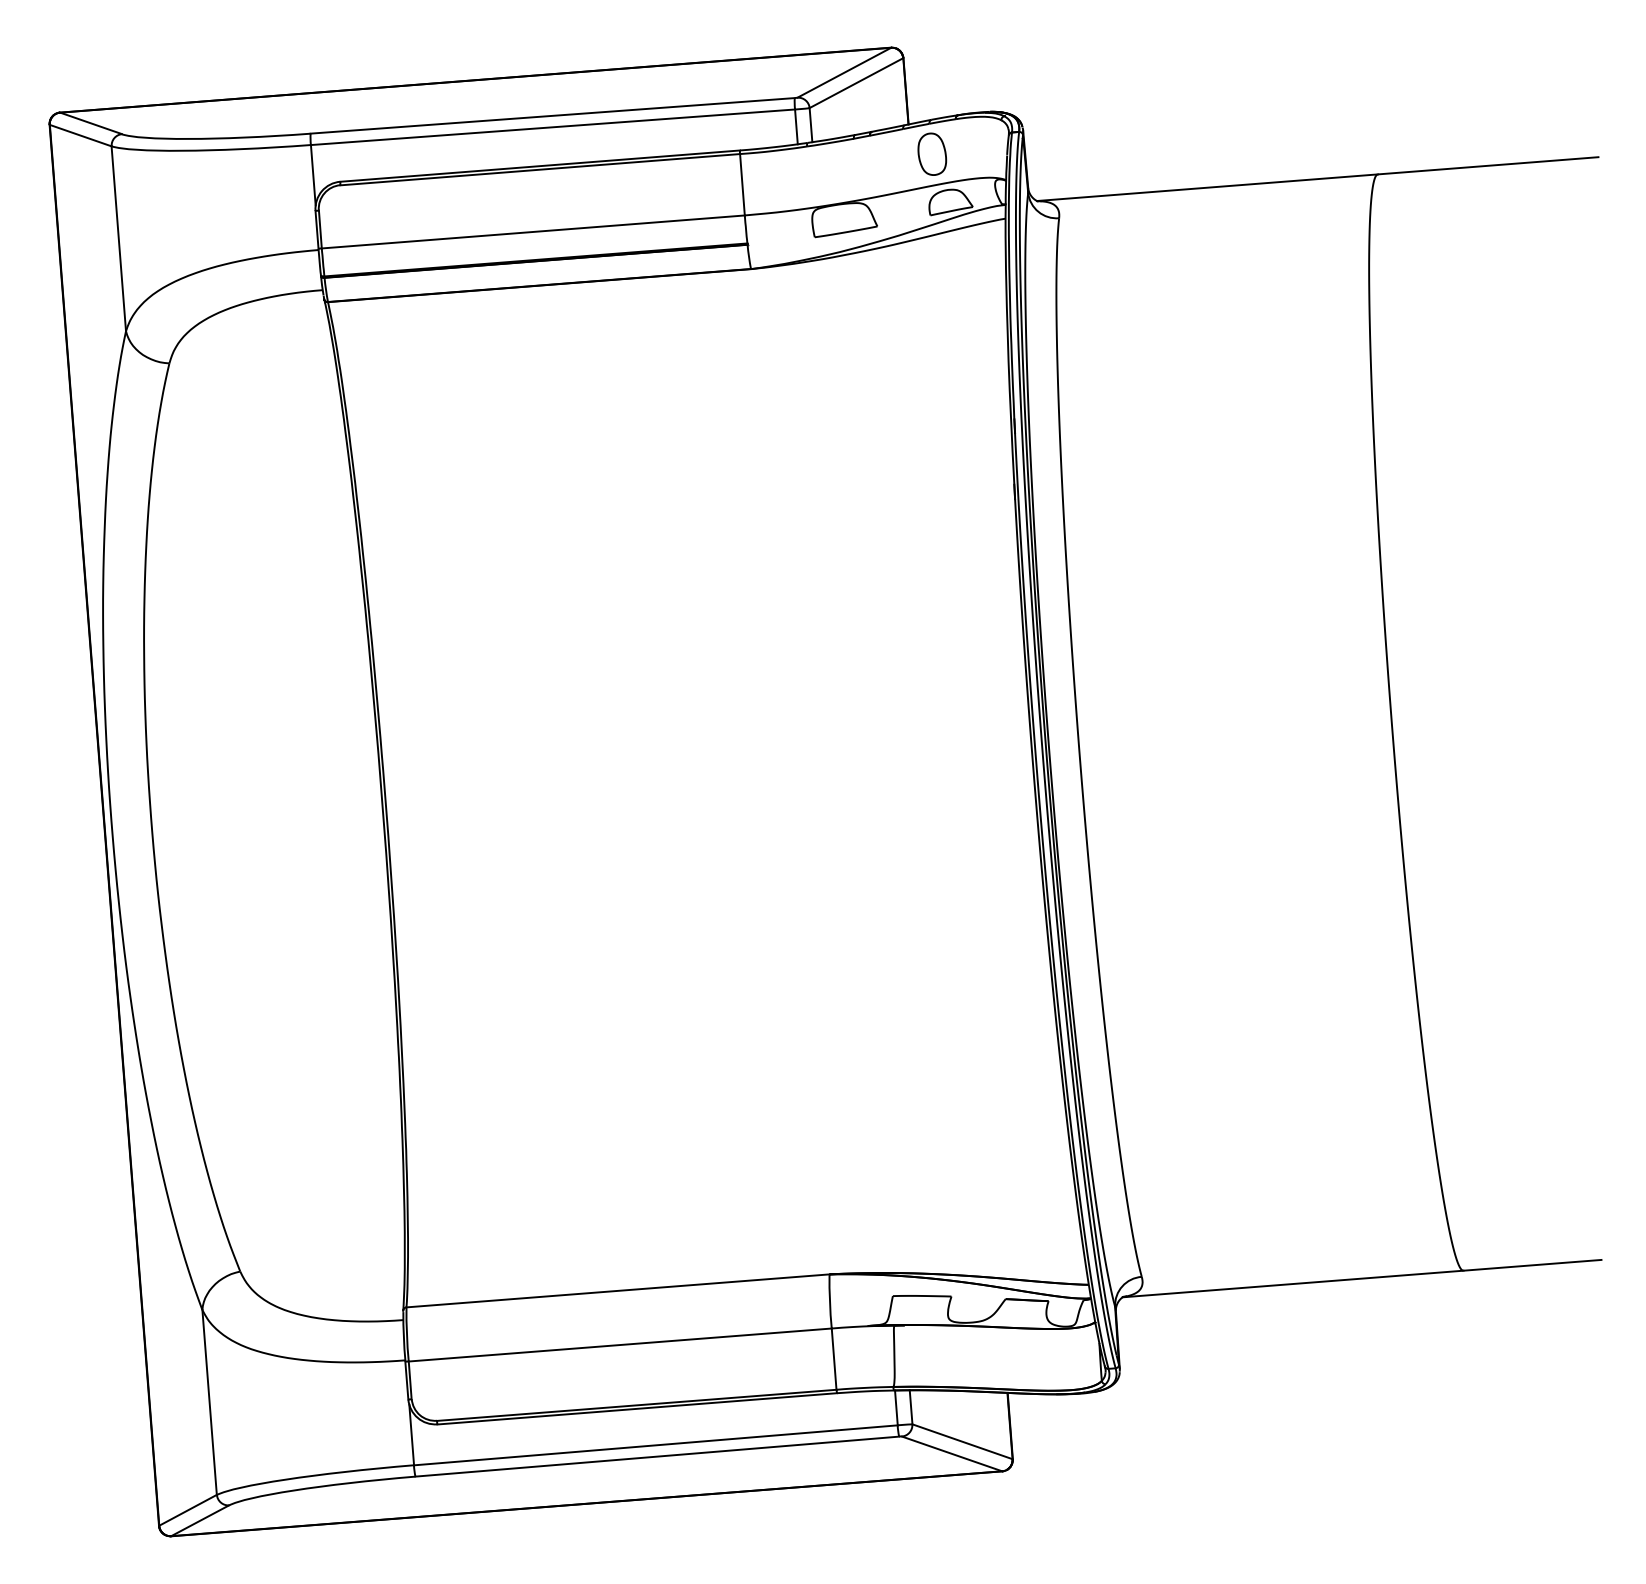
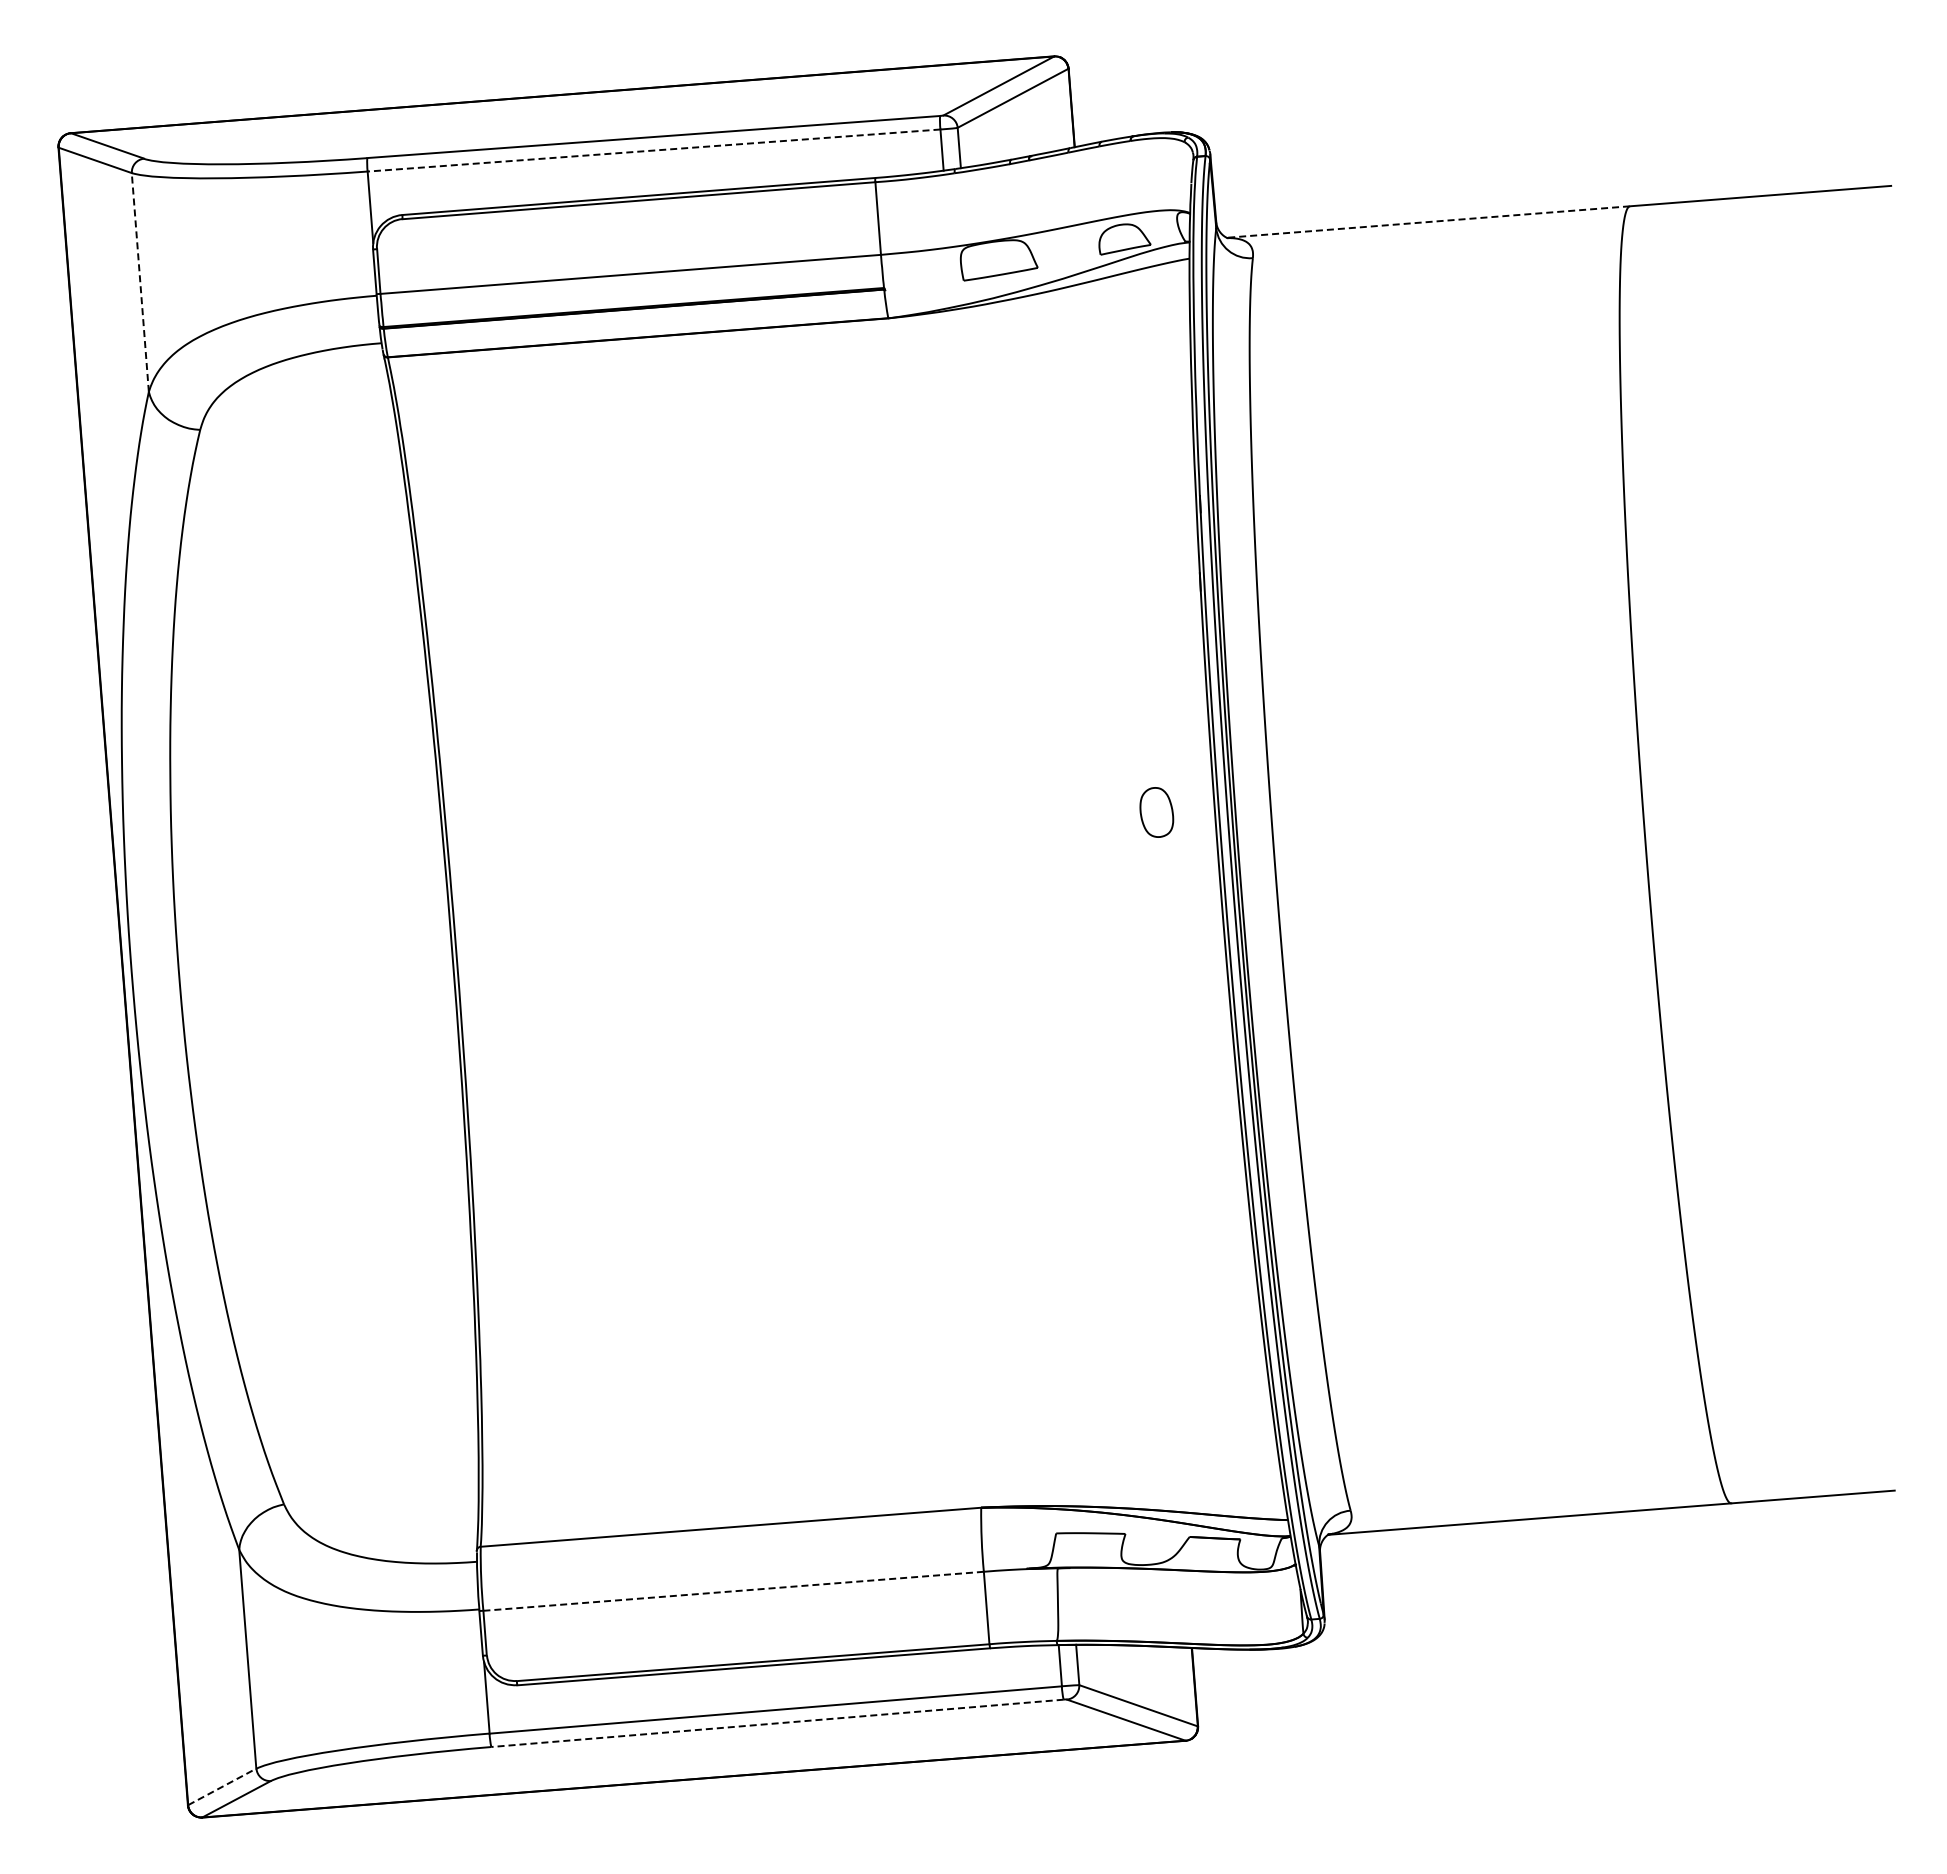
line: (552, 127) -> (653, 150), solid -> dashed
part: (932, 154) -> (1156, 812), moved
line: (1206, 188) -> (1427, 222), solid -> dashed
line: (118, 238) -> (140, 282), solid -> dashed
line: (620, 1345) -> (733, 1591), solid -> dashed
line: (656, 1456) -> (776, 1723), solid -> dashed
line: (188, 1509) -> (222, 1786), solid -> dashed

